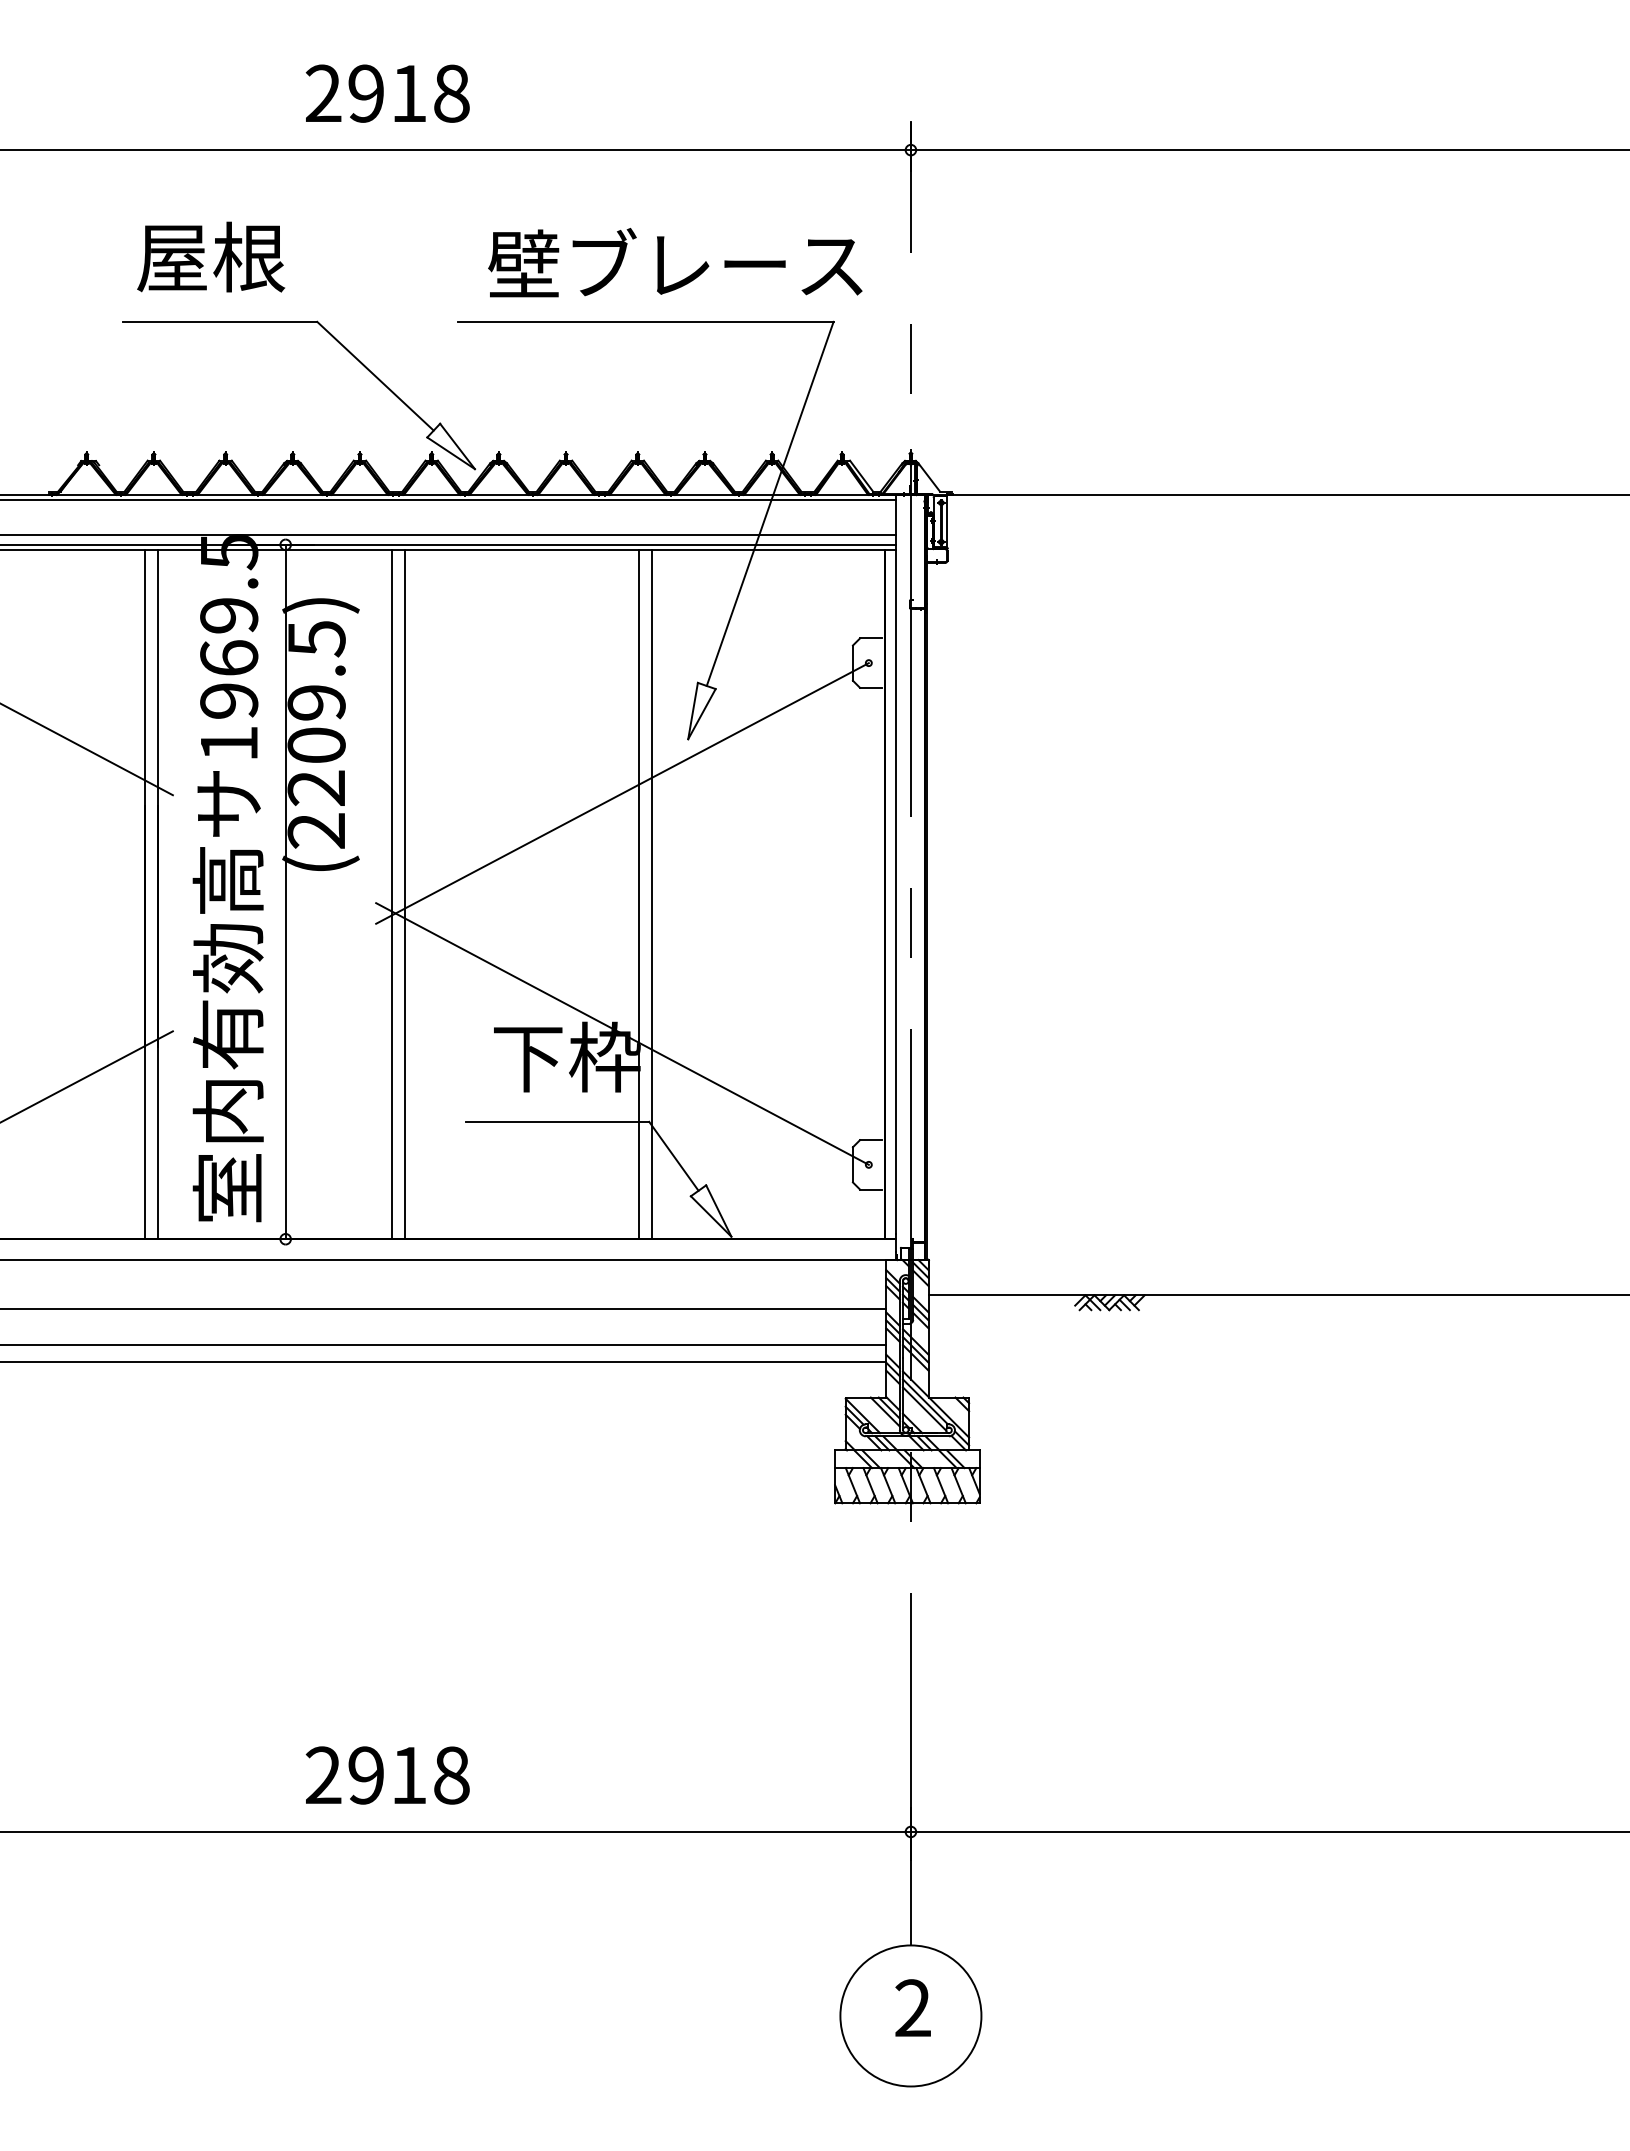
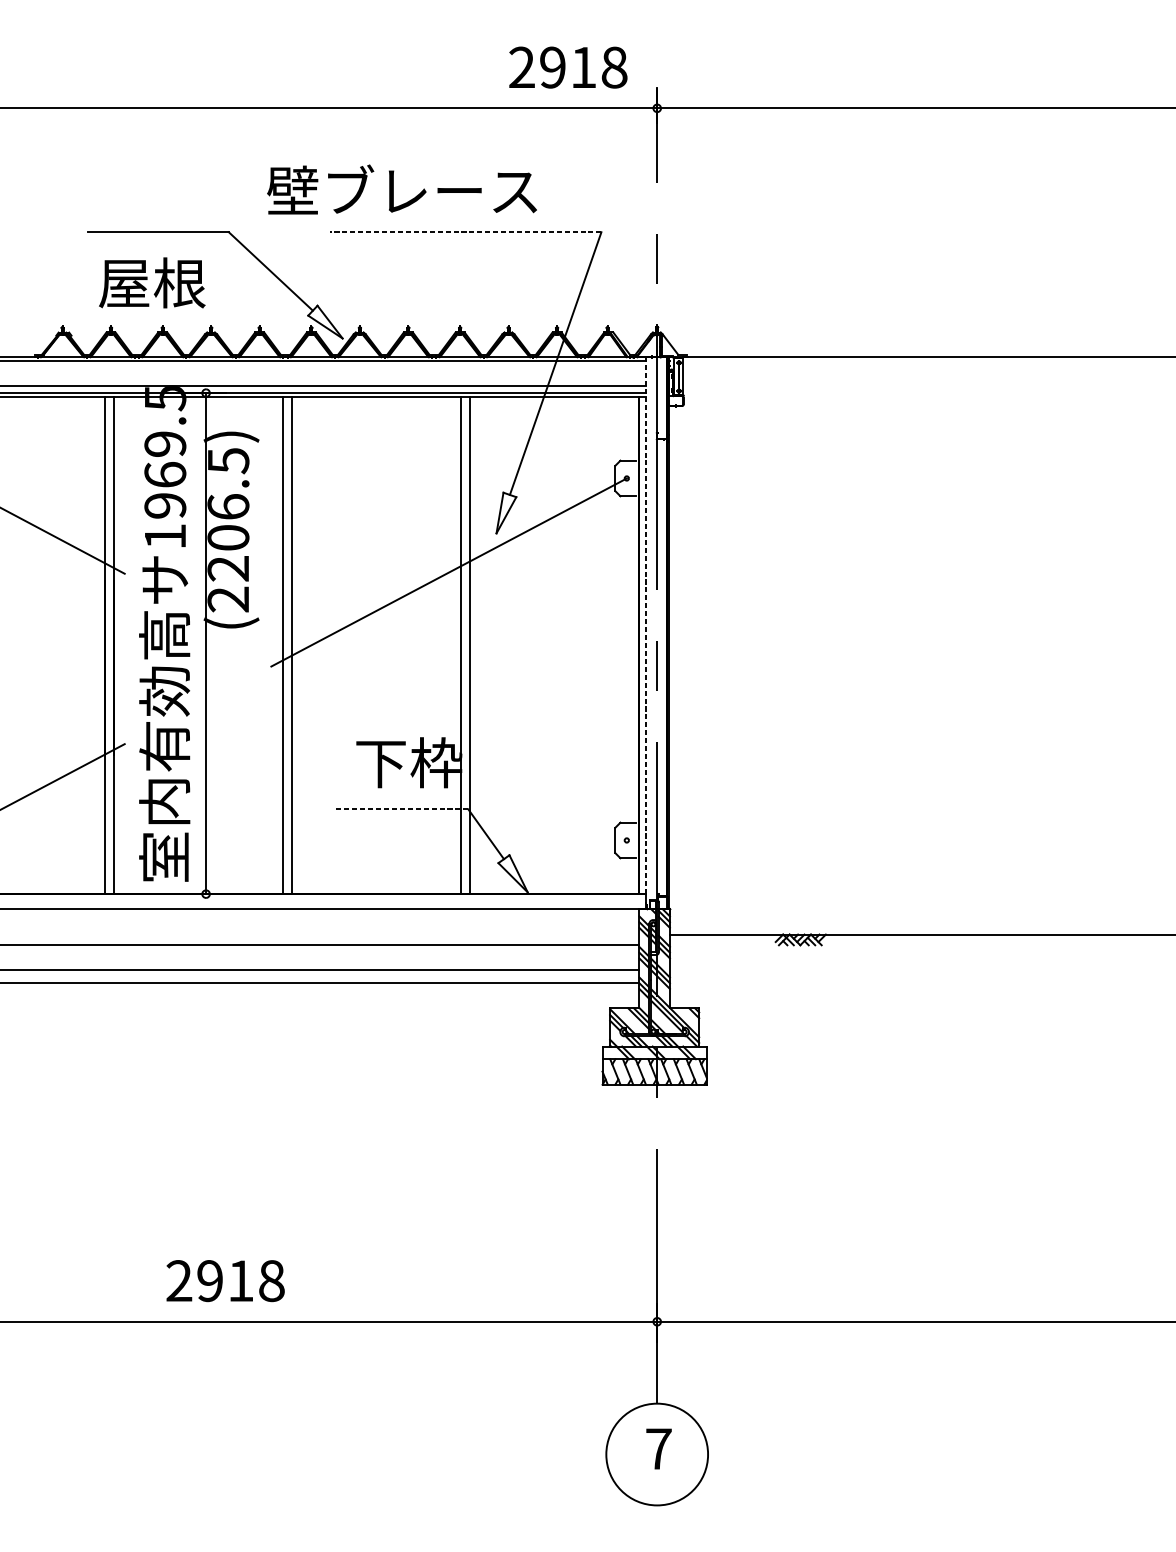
text: (387, 93) -> (568, 67), moved
text: (211, 256) -> (152, 282), moved
text: (675, 262) -> (402, 189), moved
line: (645, 321) -> (465, 231), solid -> dashed
text: (316, 702) -> (228, 506), (2209.5) -> (2206.5)
line: (895, 864) -> (646, 623), solid -> dashed
line: (622, 1033) -> (449, 745), removed
line: (557, 1121) -> (402, 809), solid -> dashed
text: (387, 1775) -> (225, 1281), moved
text: (913, 2007) -> (659, 1448), 2 -> 7

